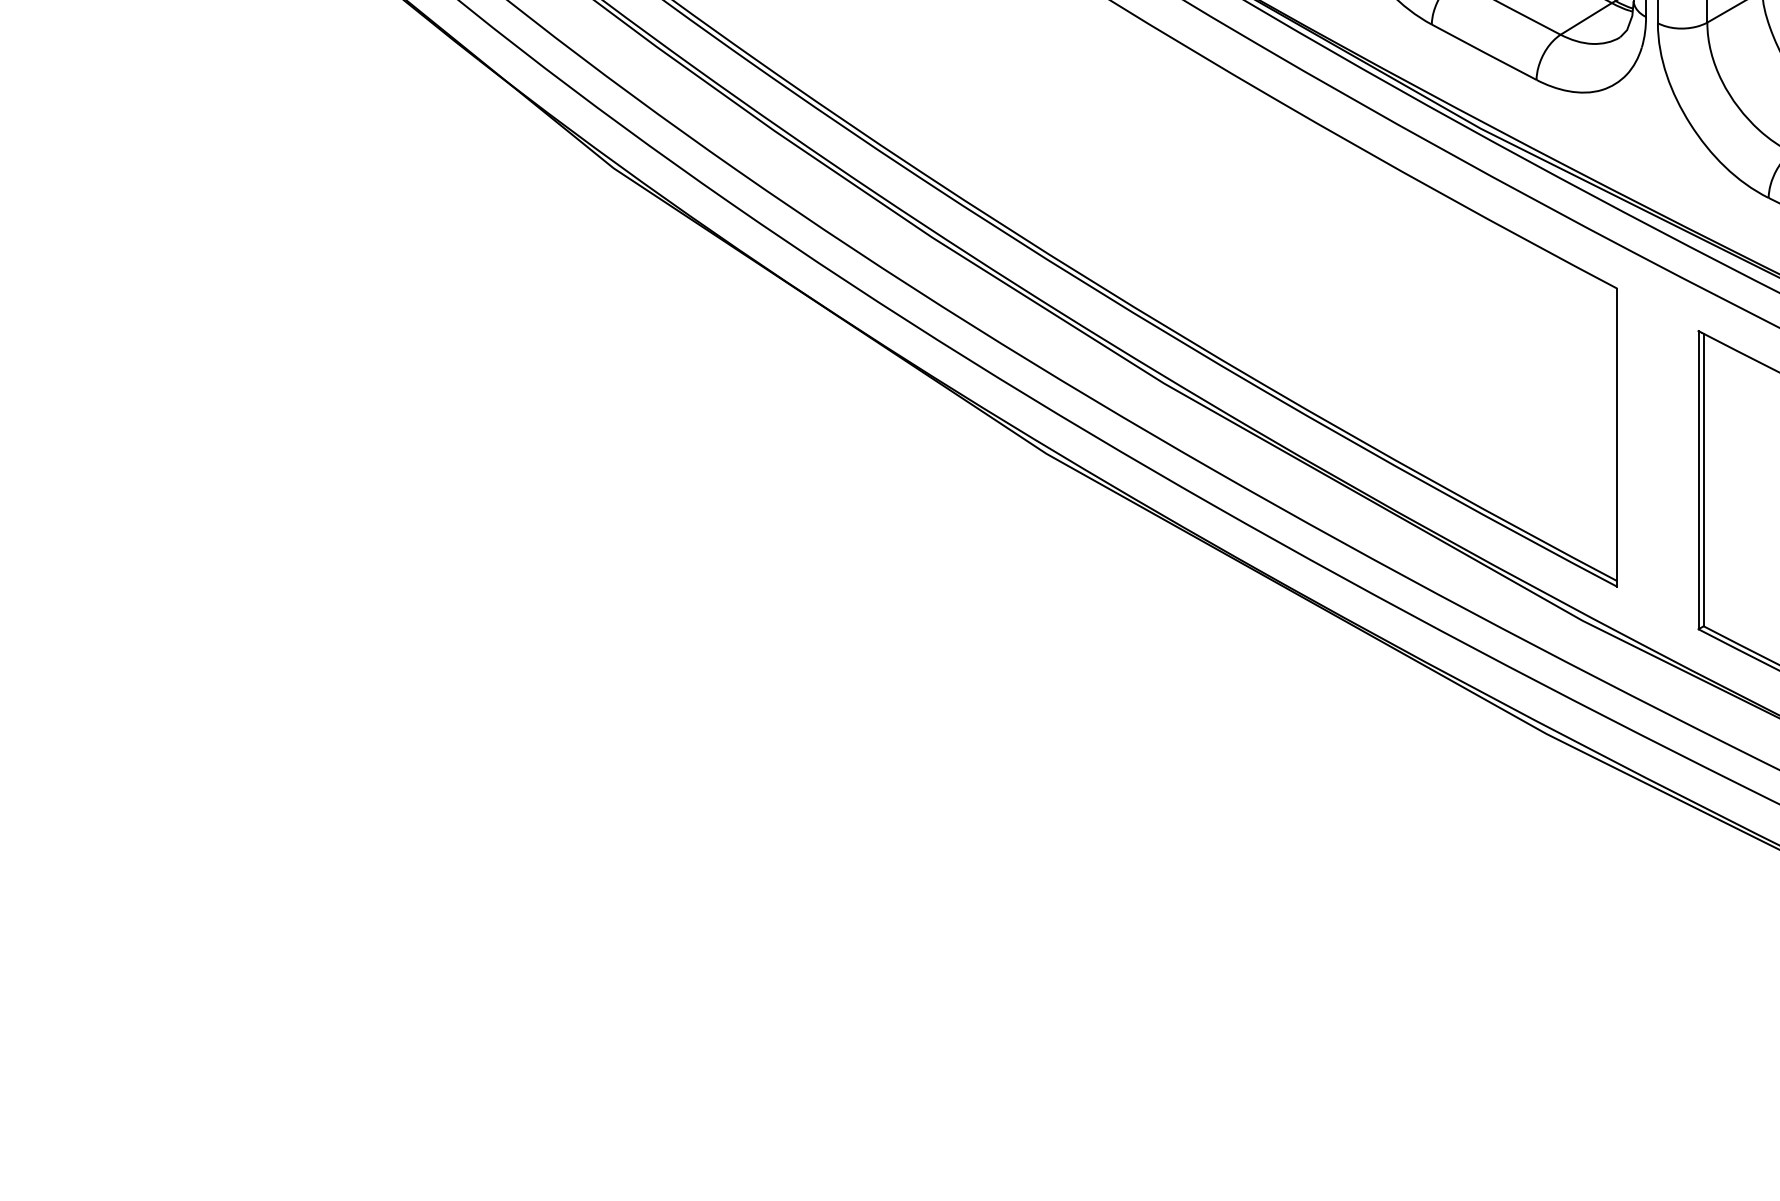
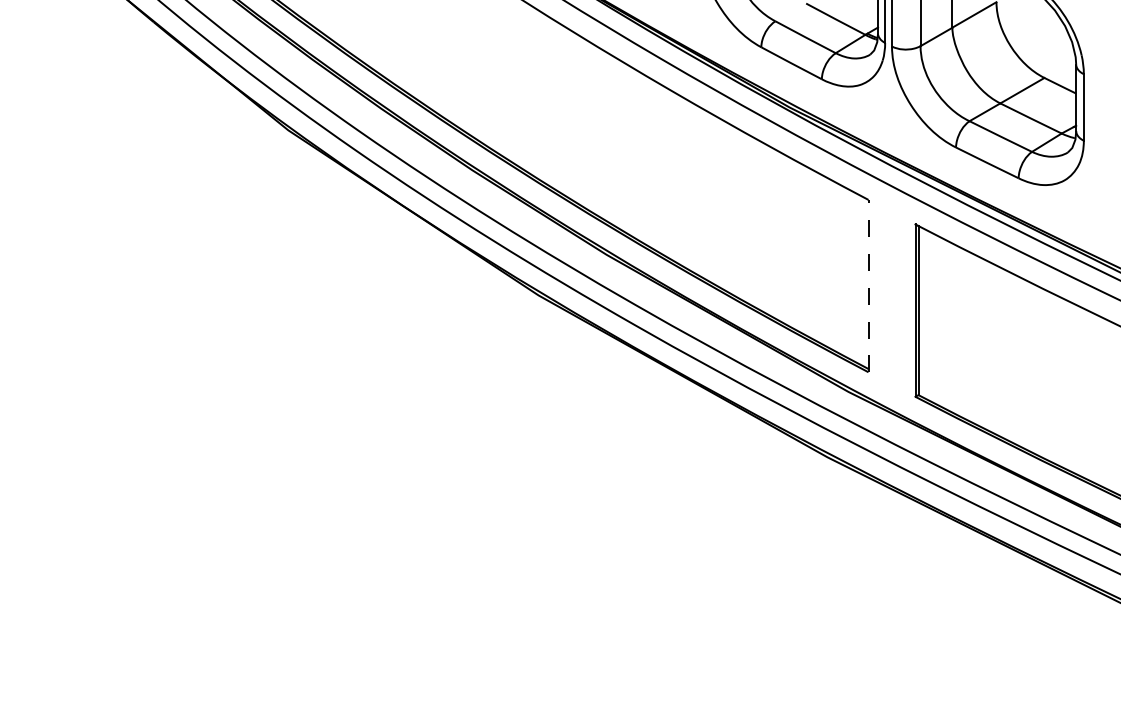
line: (1617, 436) -> (868, 285), solid -> dashed

